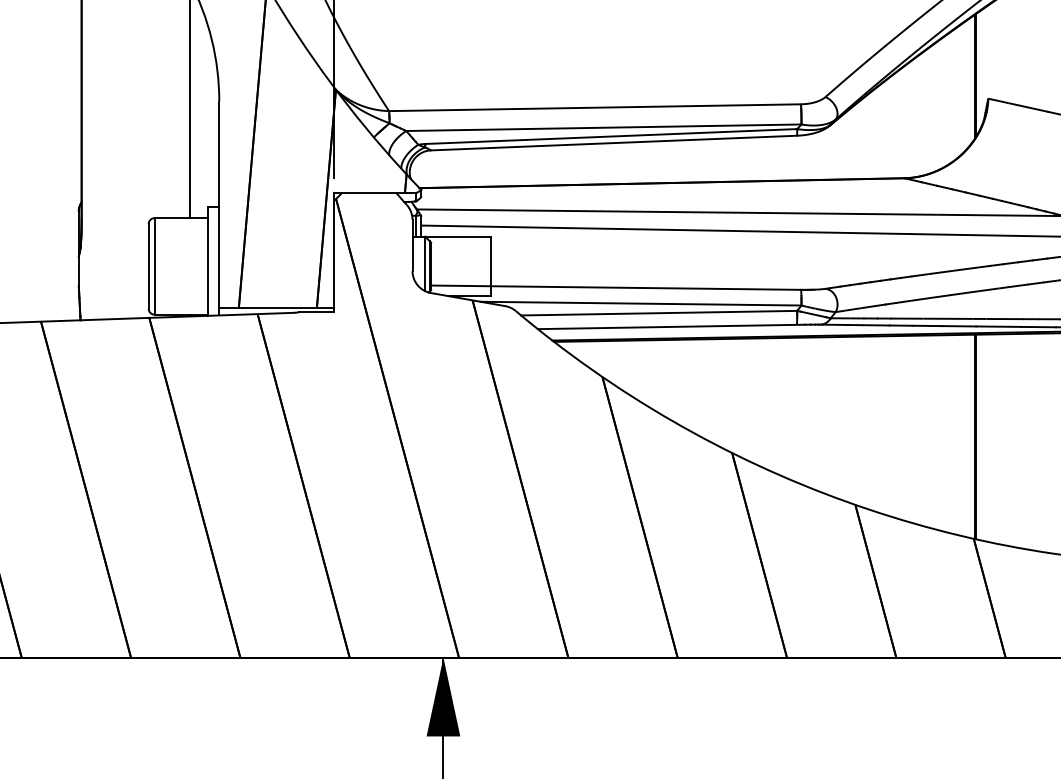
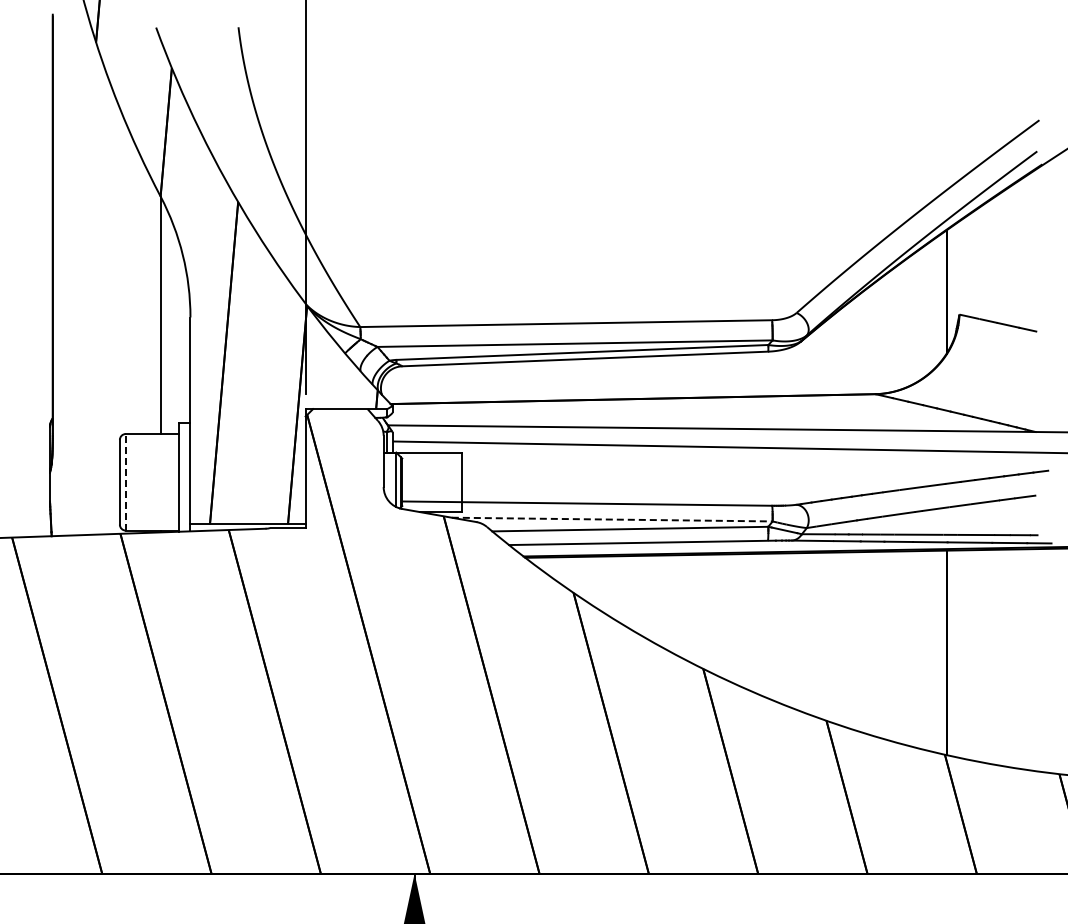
line: (154, 265) -> (125, 481), solid -> dashed
line: (641, 303) -> (612, 519), solid -> dashed

